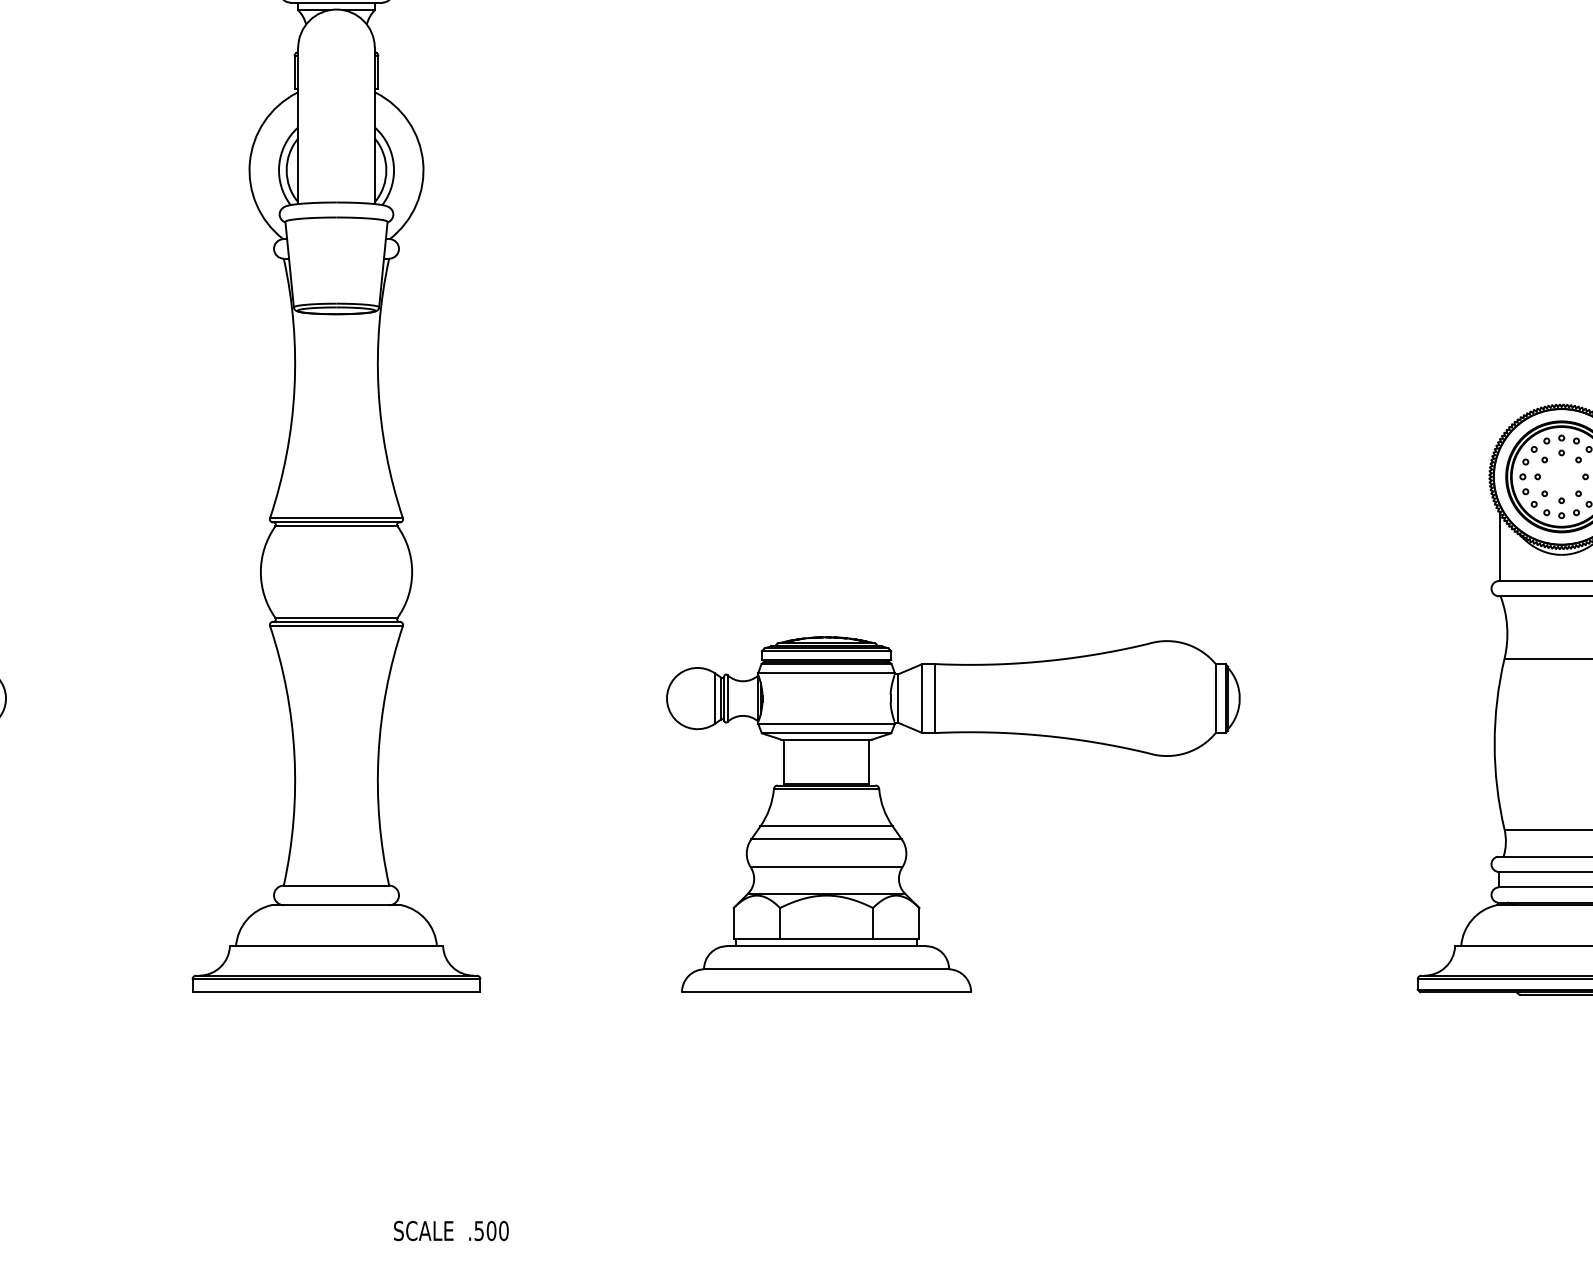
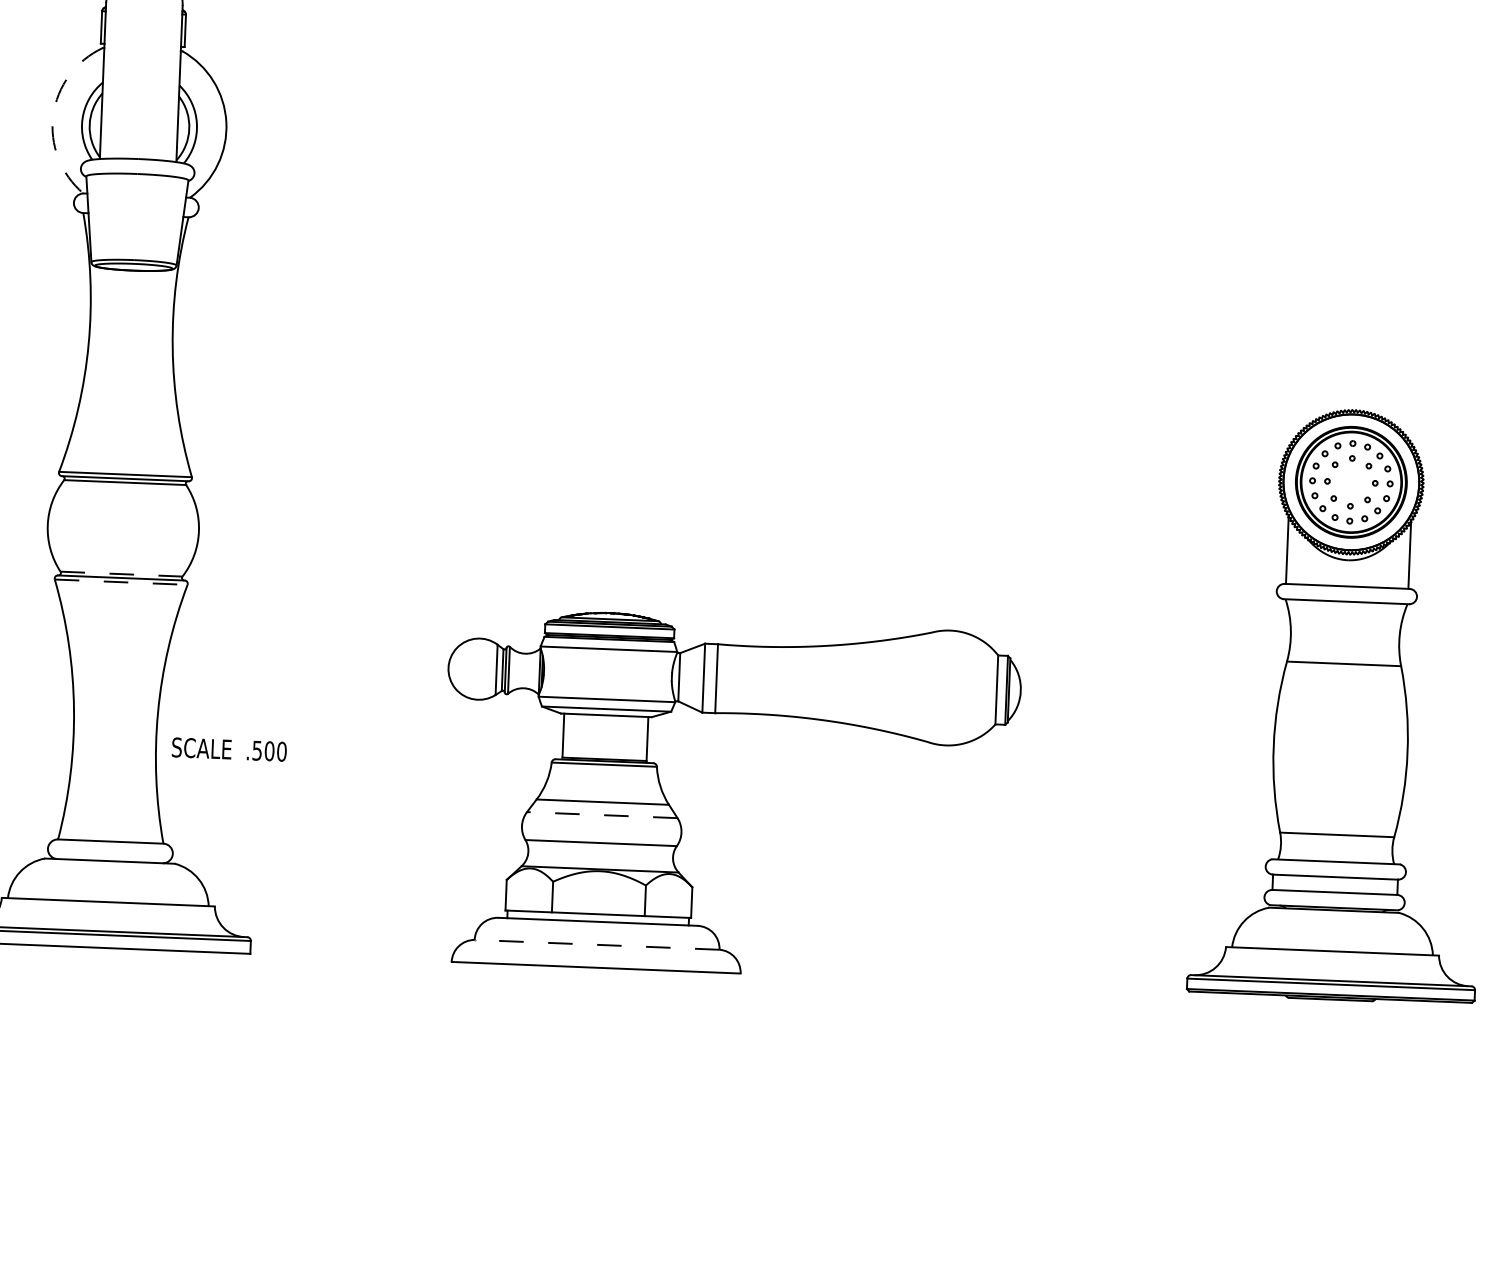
arc: (249, 162) -> (52, 115), solid -> dashed
line: (337, 617) -> (122, 573), solid -> dashed
line: (337, 626) -> (122, 582), solid -> dashed
line: (826, 839) -> (602, 815), solid -> dashed
line: (826, 969) -> (597, 945), solid -> dashed
text: (451, 1231) -> (229, 750), moved

